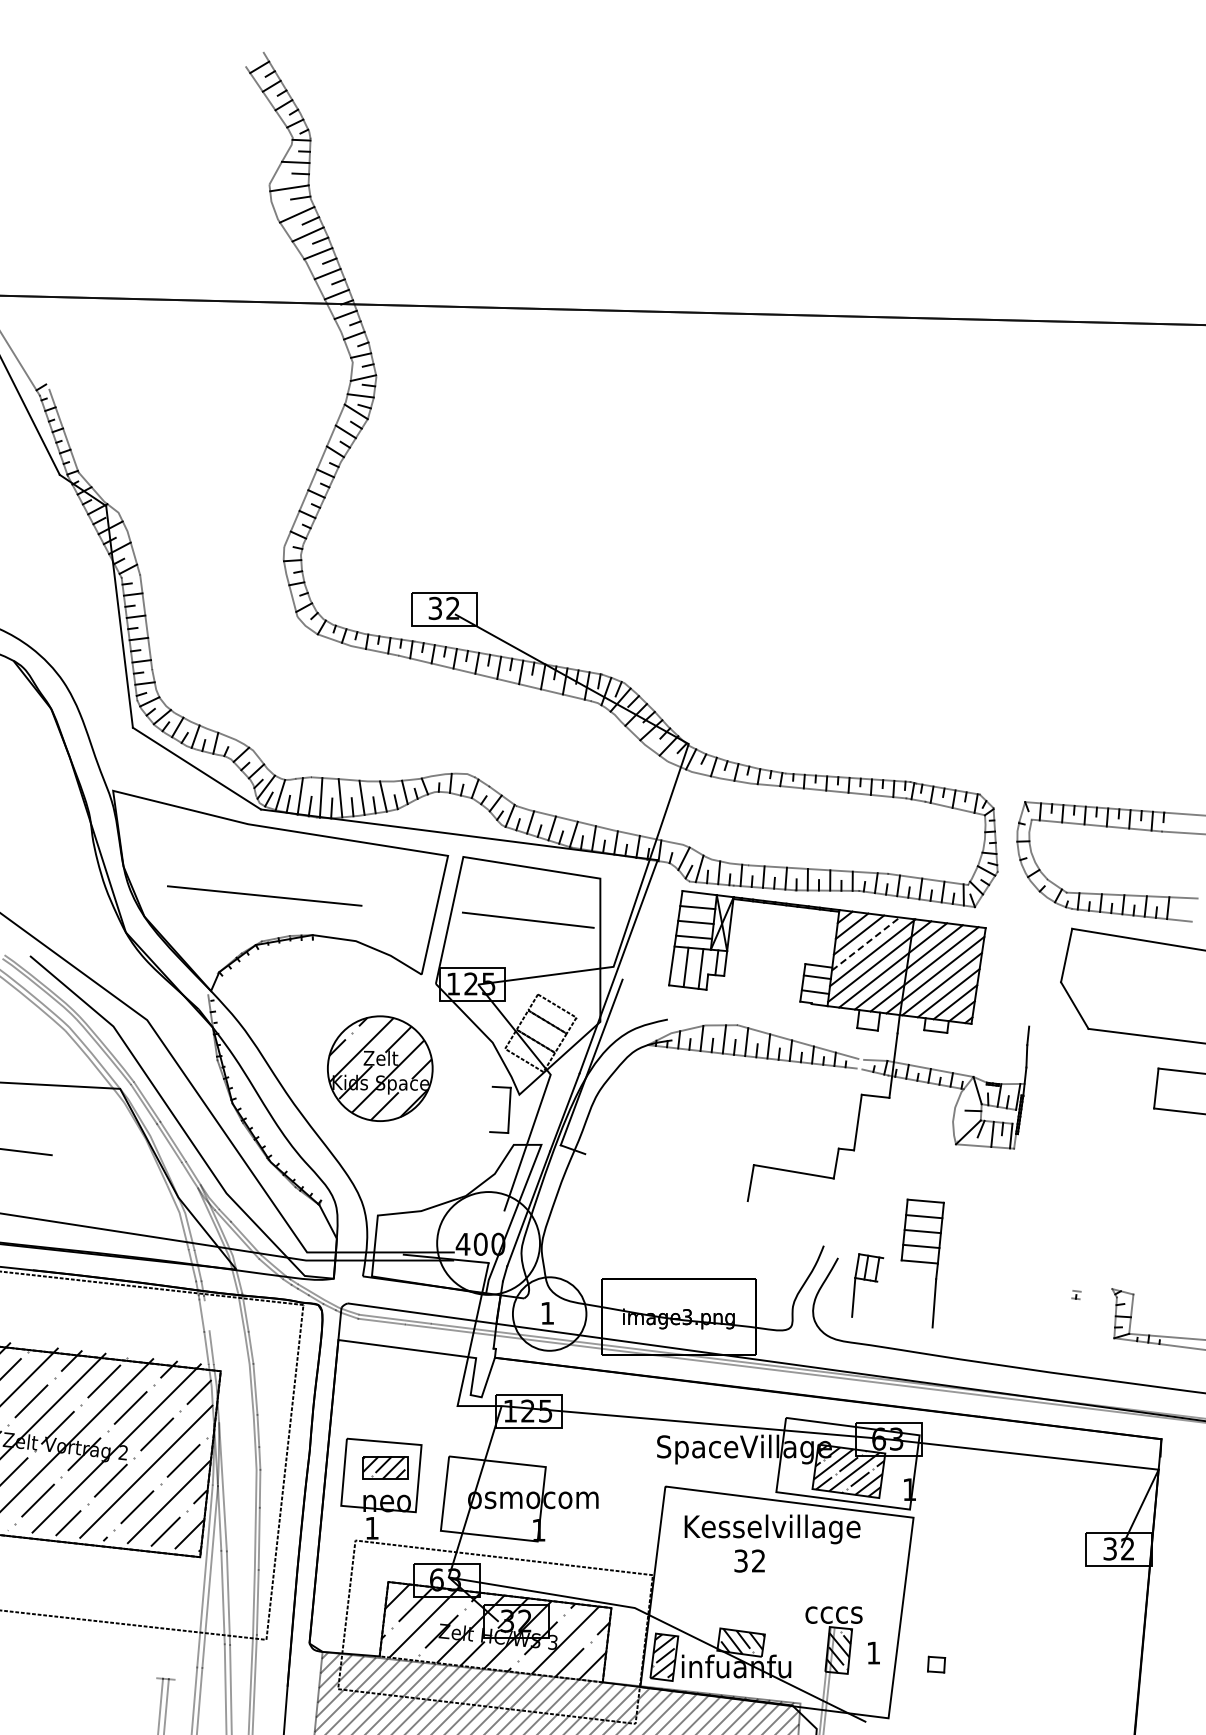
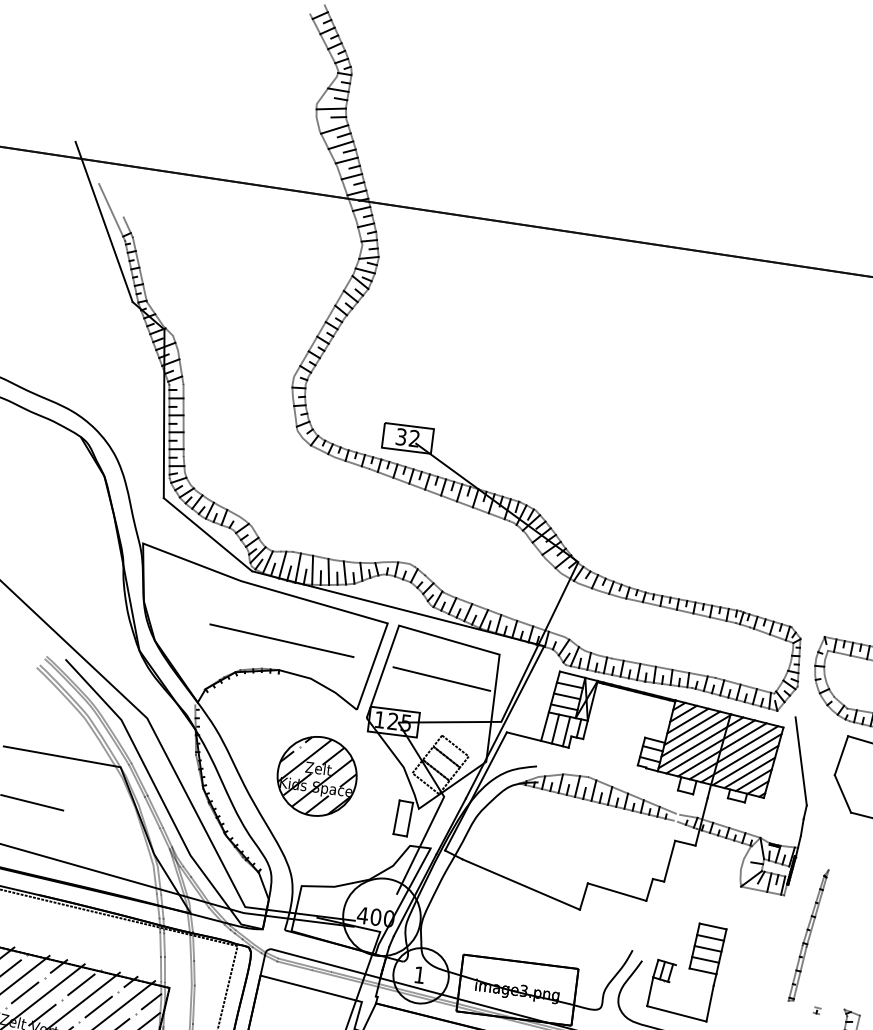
line: (41, 377) -> (128, 227), added
line: (264, 895) -> (281, 640), moved
line: (866, 943) -> (692, 728), dashed -> solid
line: (1014, 969) -> (801, 761), added
line: (645, 982) -> (523, 736), added
line: (491, 1109) -> (396, 817), added
line: (666, 1177) -> (521, 884), added
part: (1052, 1197) -> (808, 935), added
line: (206, 1315) -> (164, 944), added
line: (892, 1321) -> (677, 1013), added

